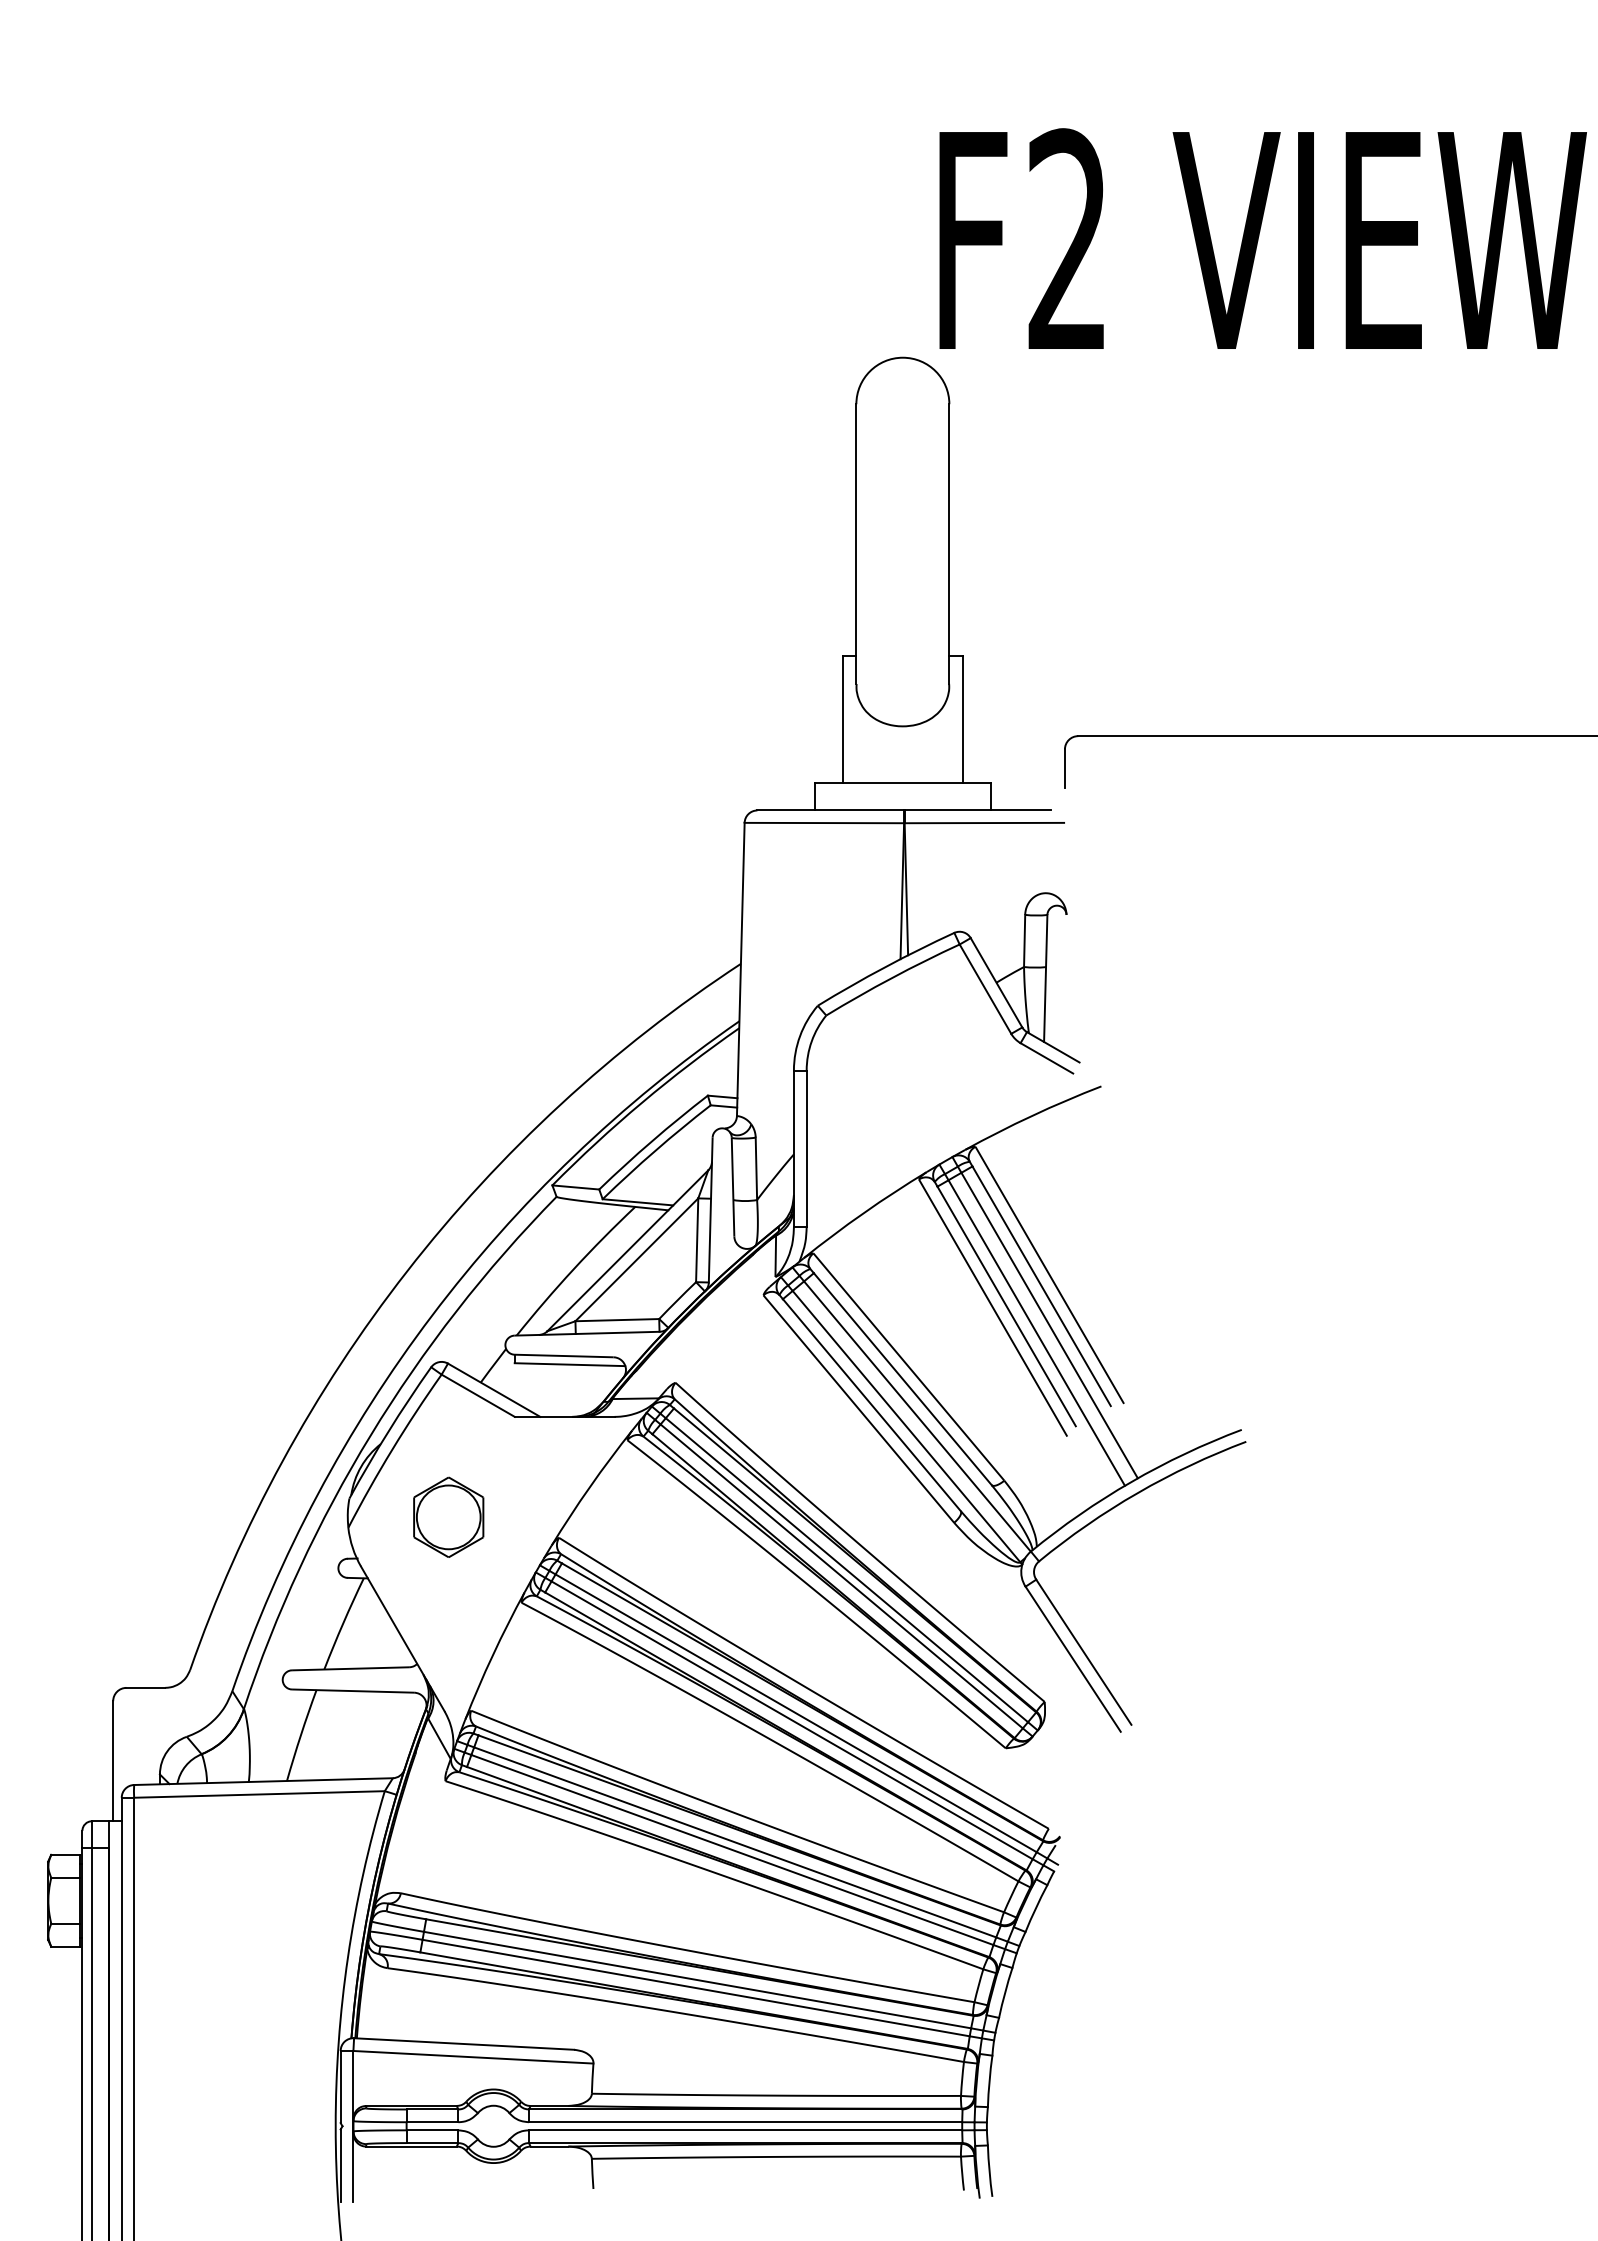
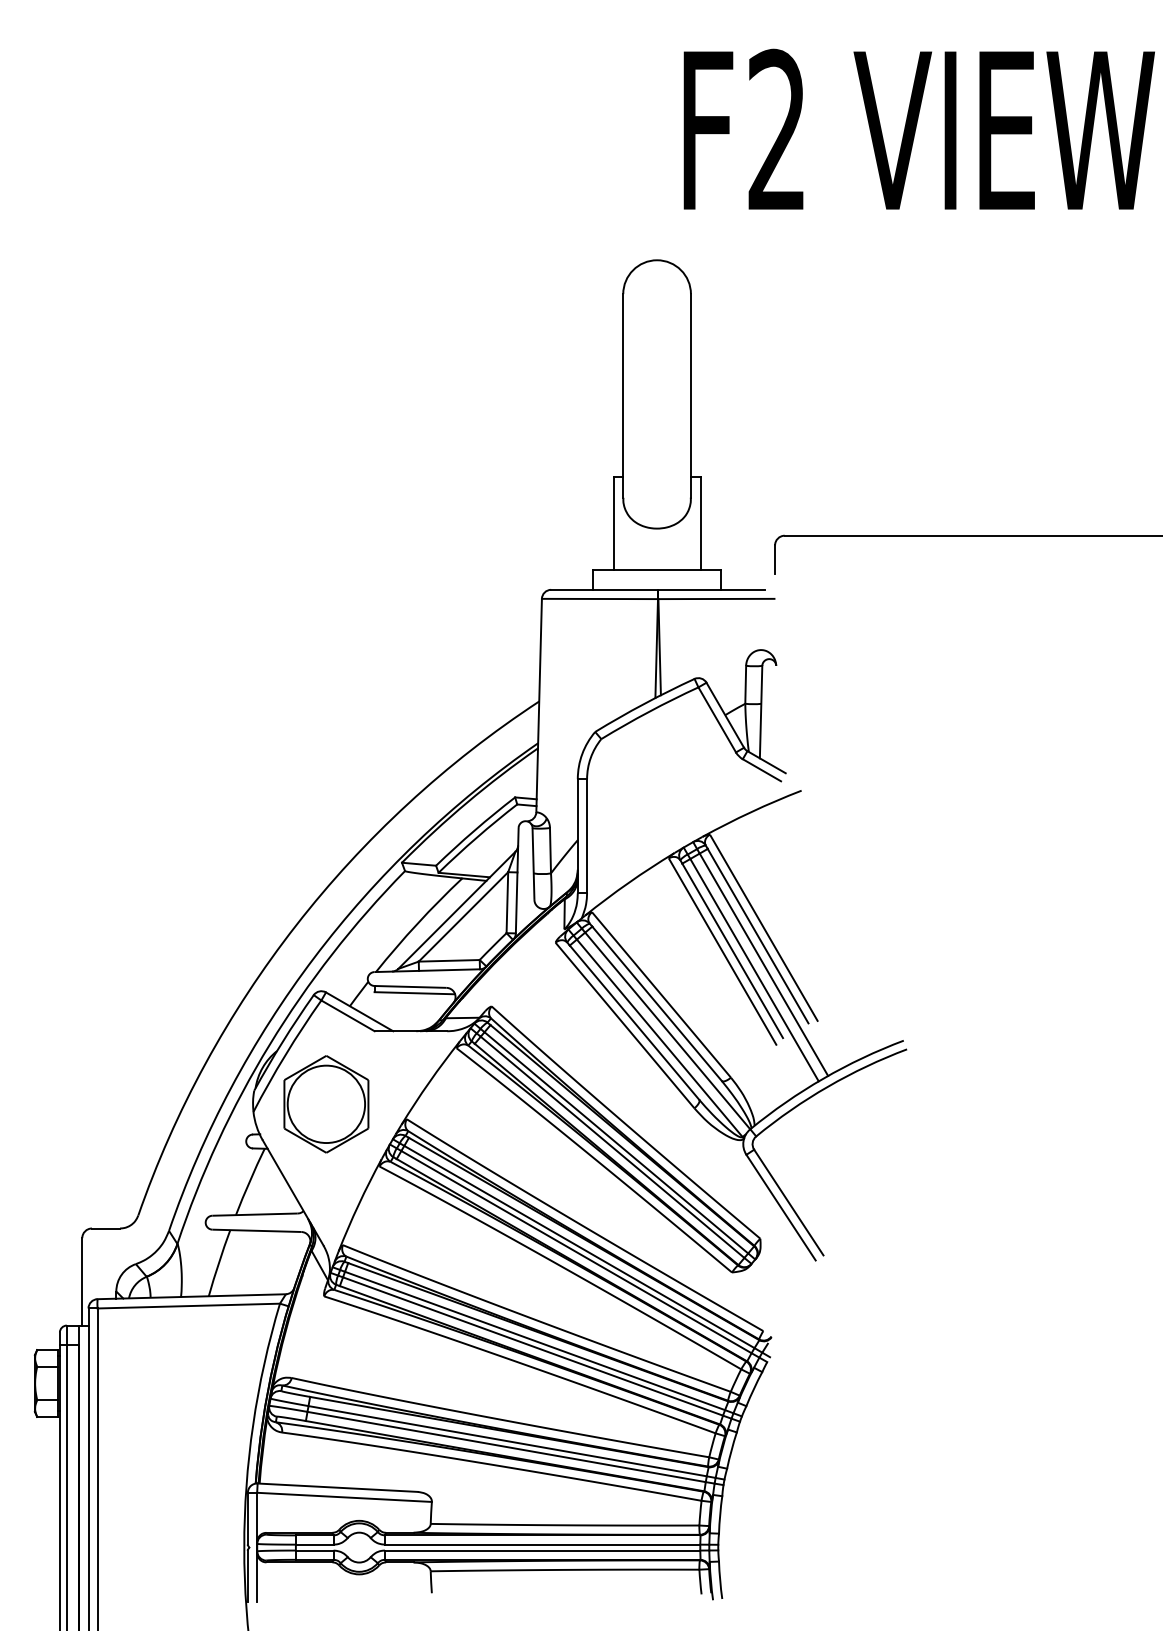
text: (1262, 238) -> (918, 129), moved
part: (448, 1517) -> (326, 1104), size x1.67

